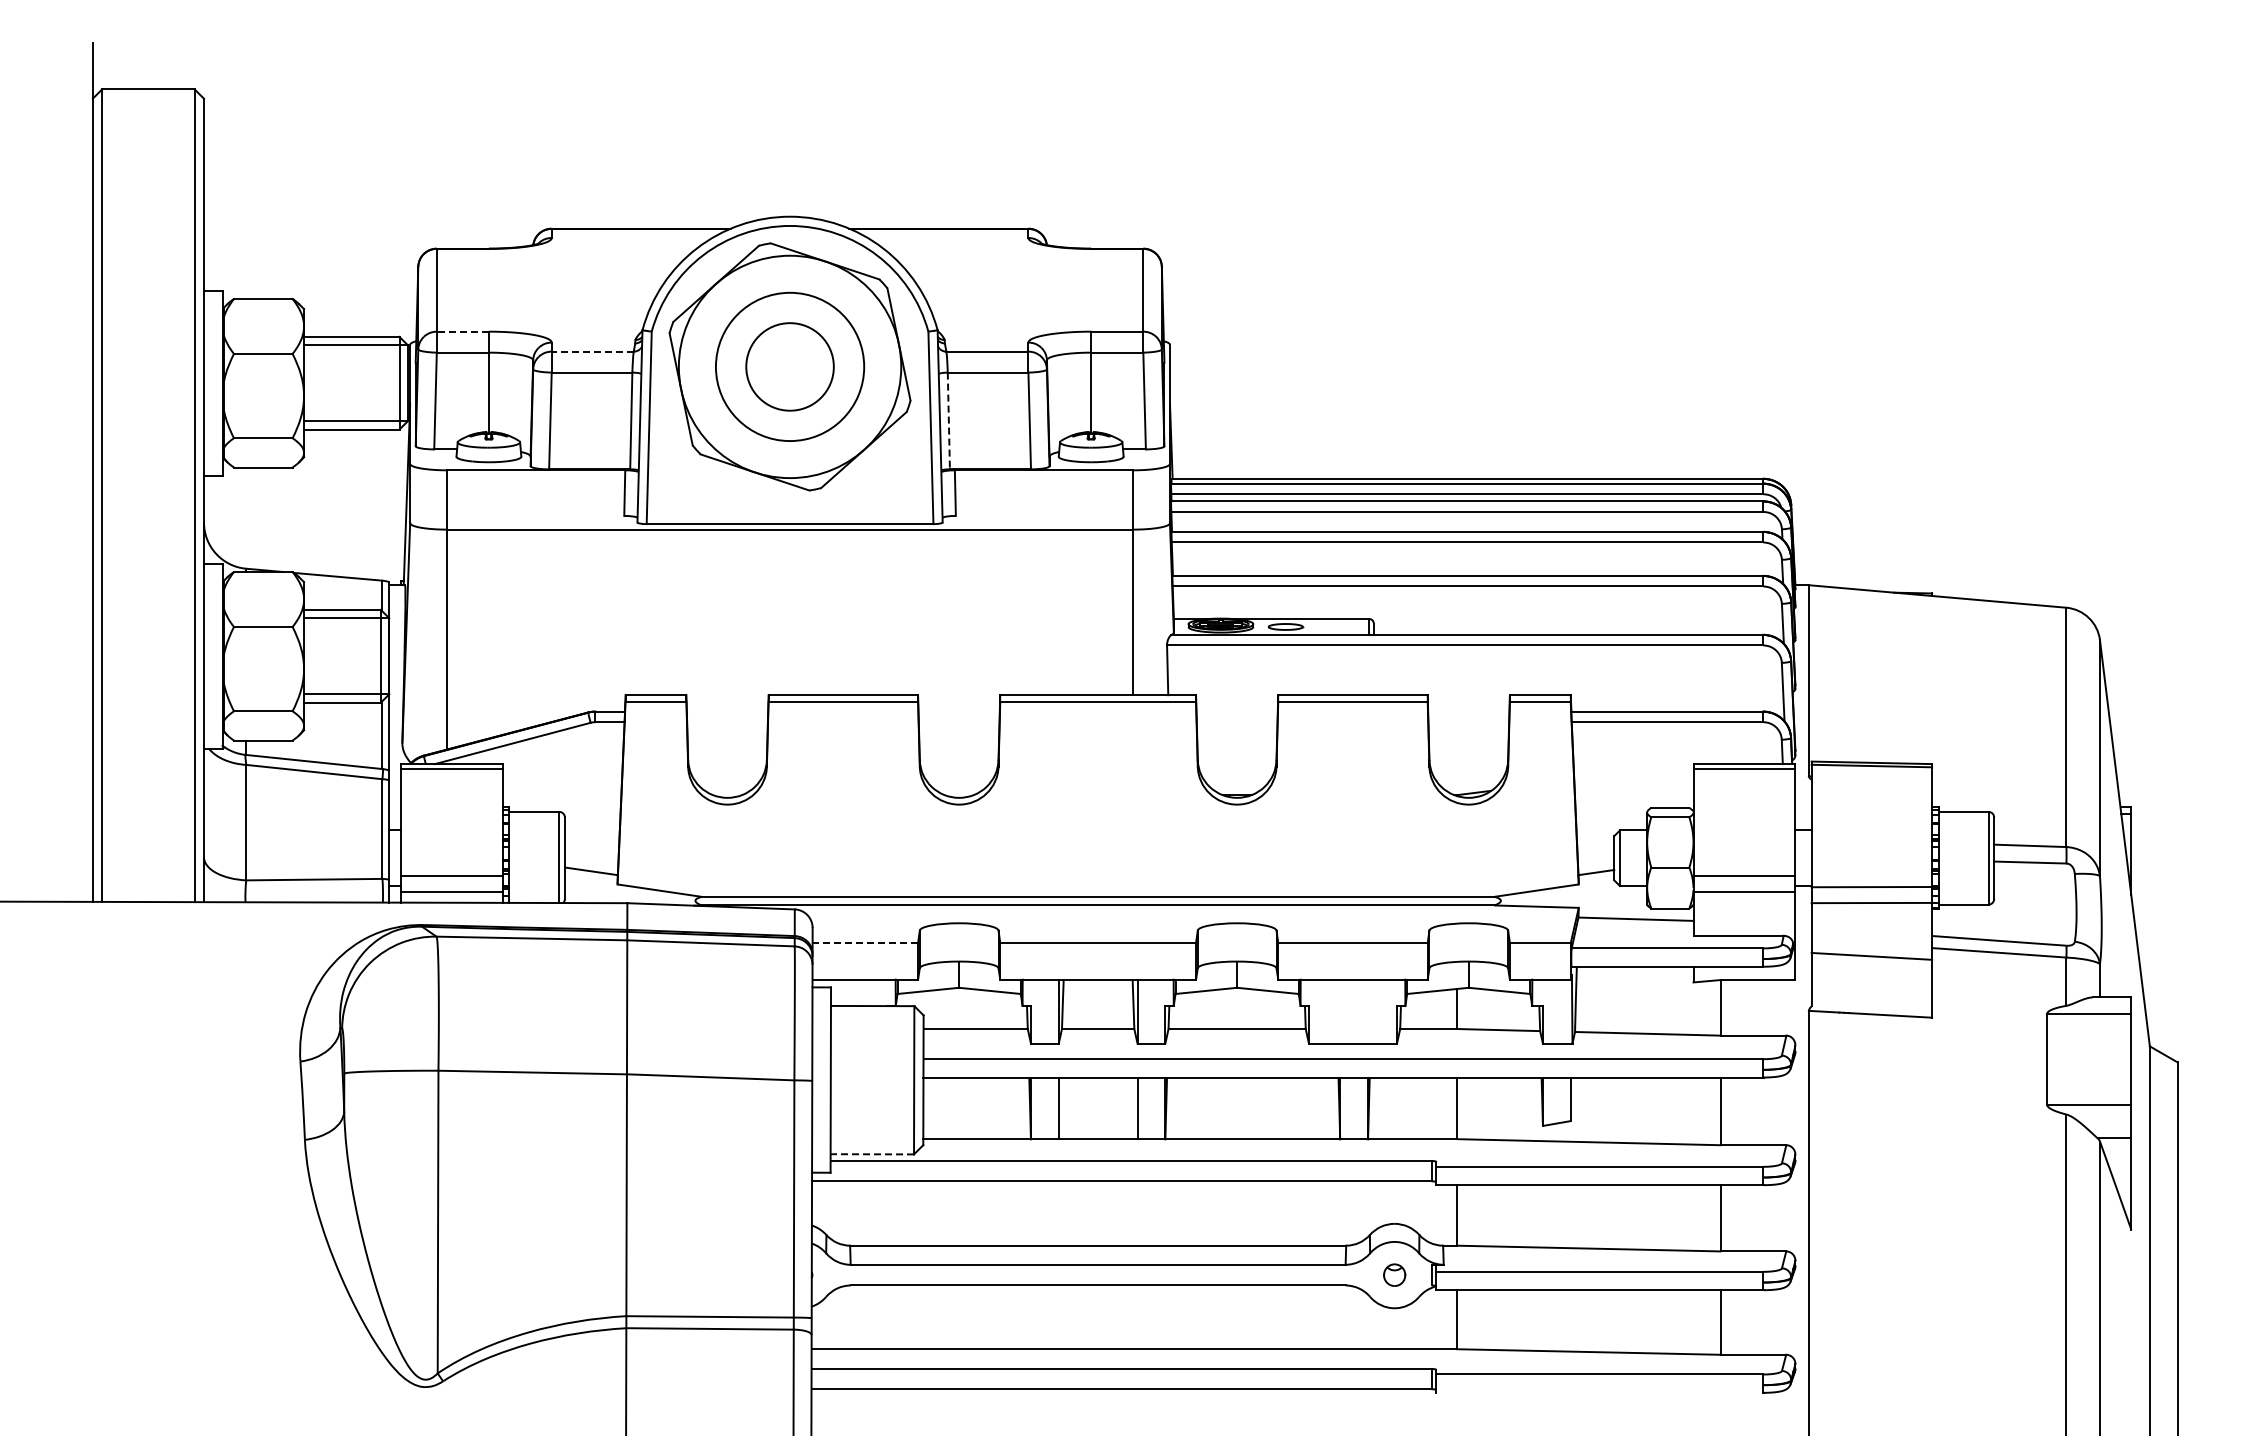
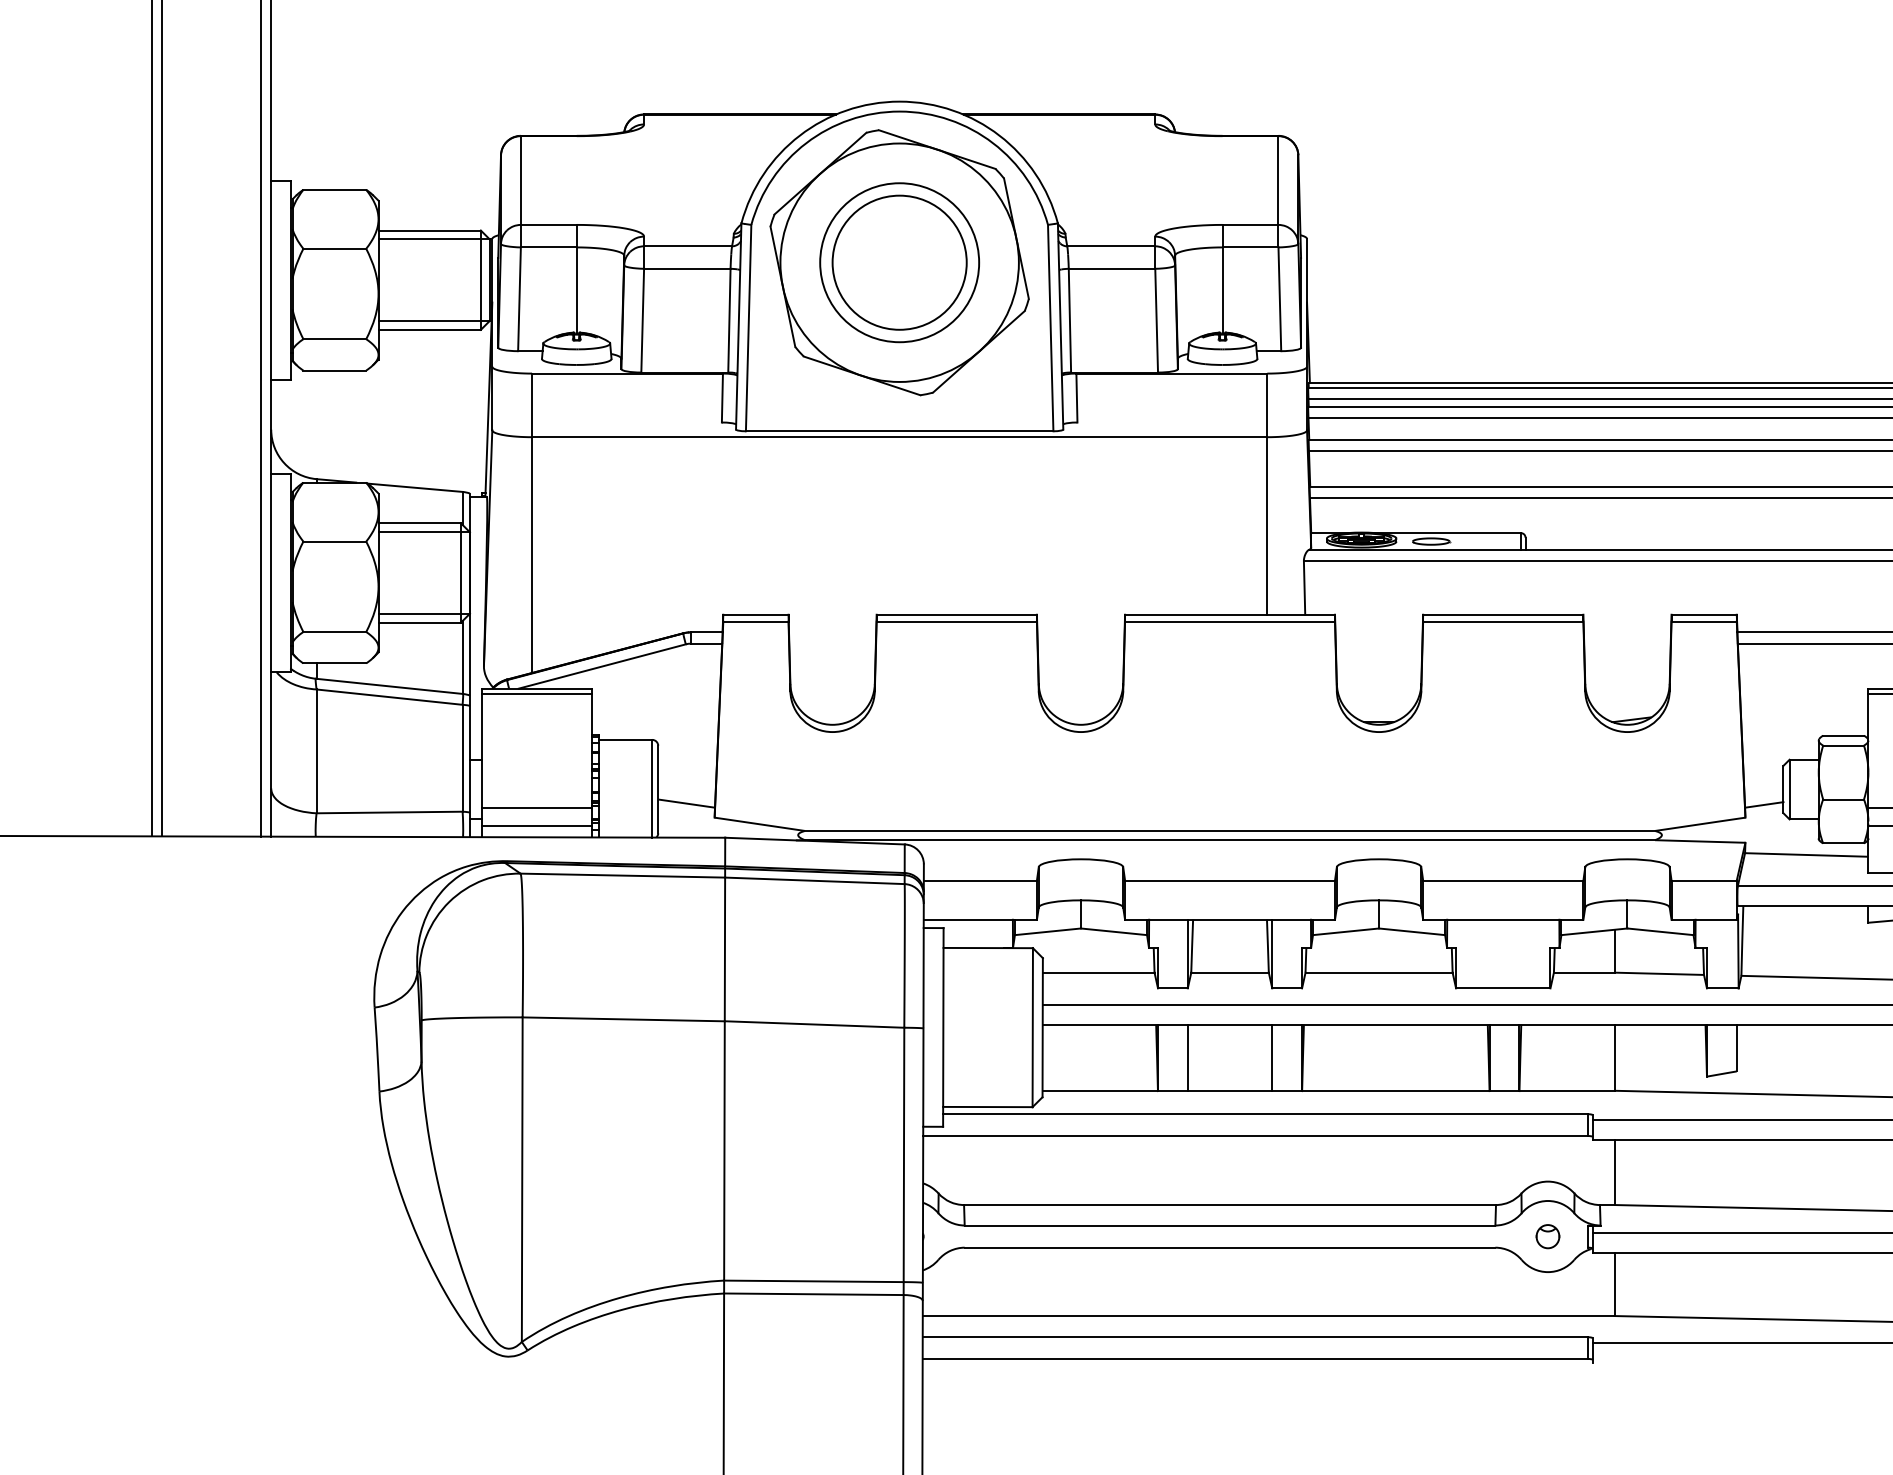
line: (462, 331) -> (548, 224), dashed -> solid
line: (592, 351) -> (687, 246), dashed -> solid
circle: (789, 366) -> (899, 262), size x1.43
line: (948, 421) -> (1069, 321), dashed -> solid
line: (865, 943) -> (980, 880), dashed -> solid
line: (872, 1154) -> (988, 1107), dashed -> solid

